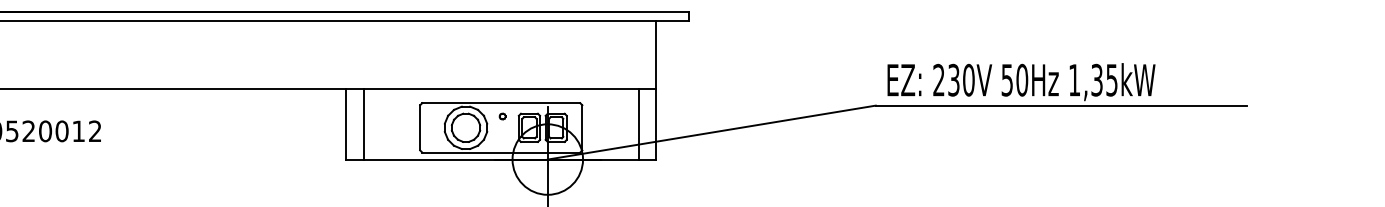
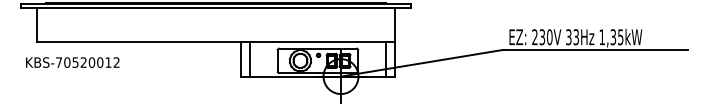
text: (1014, 80) -> (572, 37), 50Hz -> 33Hz

